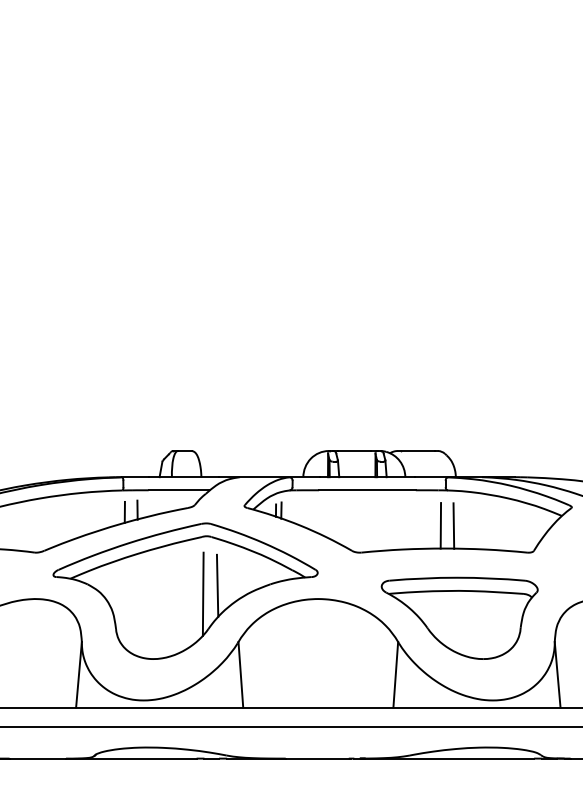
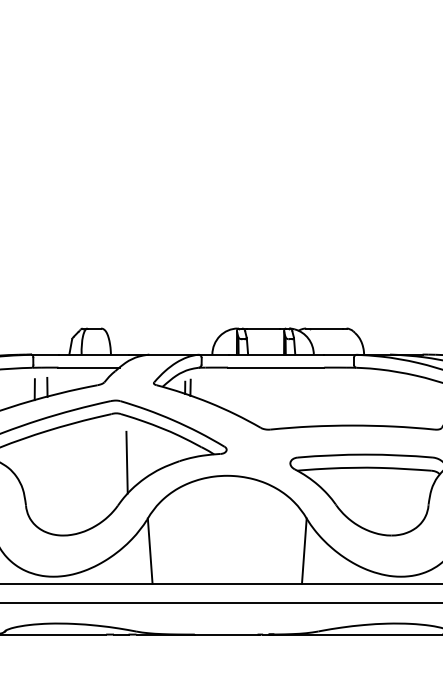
line: (440, 525) -> (348, 402), removed
line: (453, 525) -> (361, 402), removed
line: (202, 593) -> (112, 470), removed

